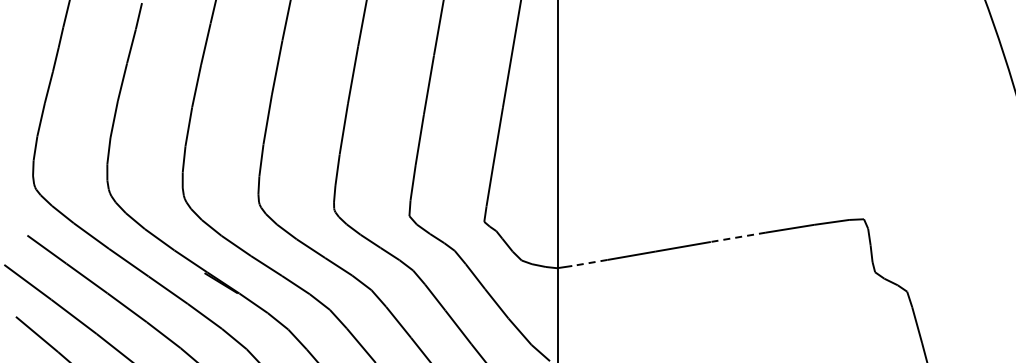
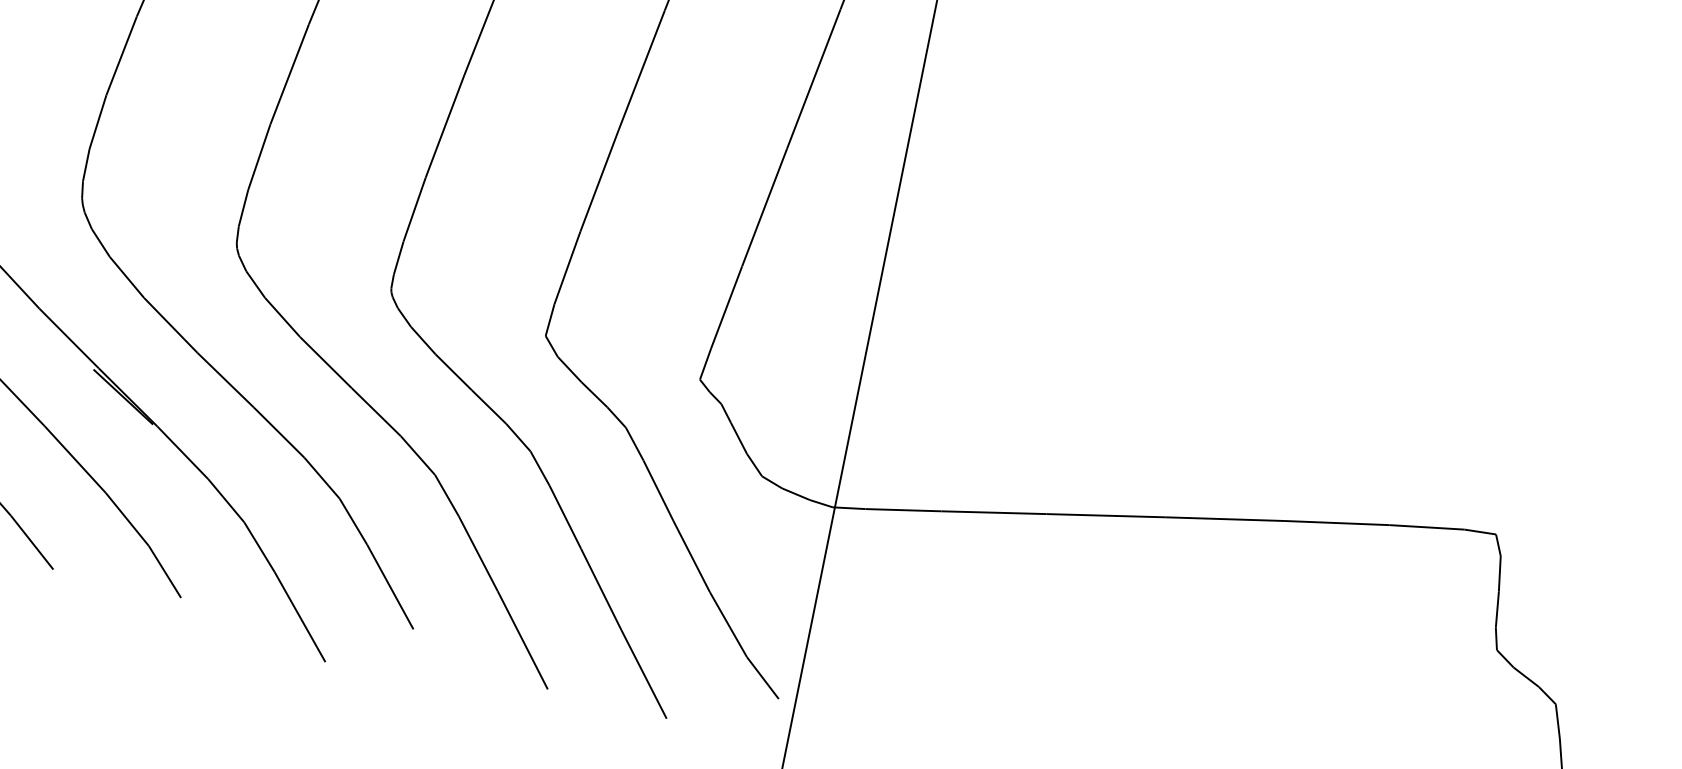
line: (738, 237) -> (1225, 519), dashed -> solid
line: (589, 262) -> (903, 509), dashed -> solid

